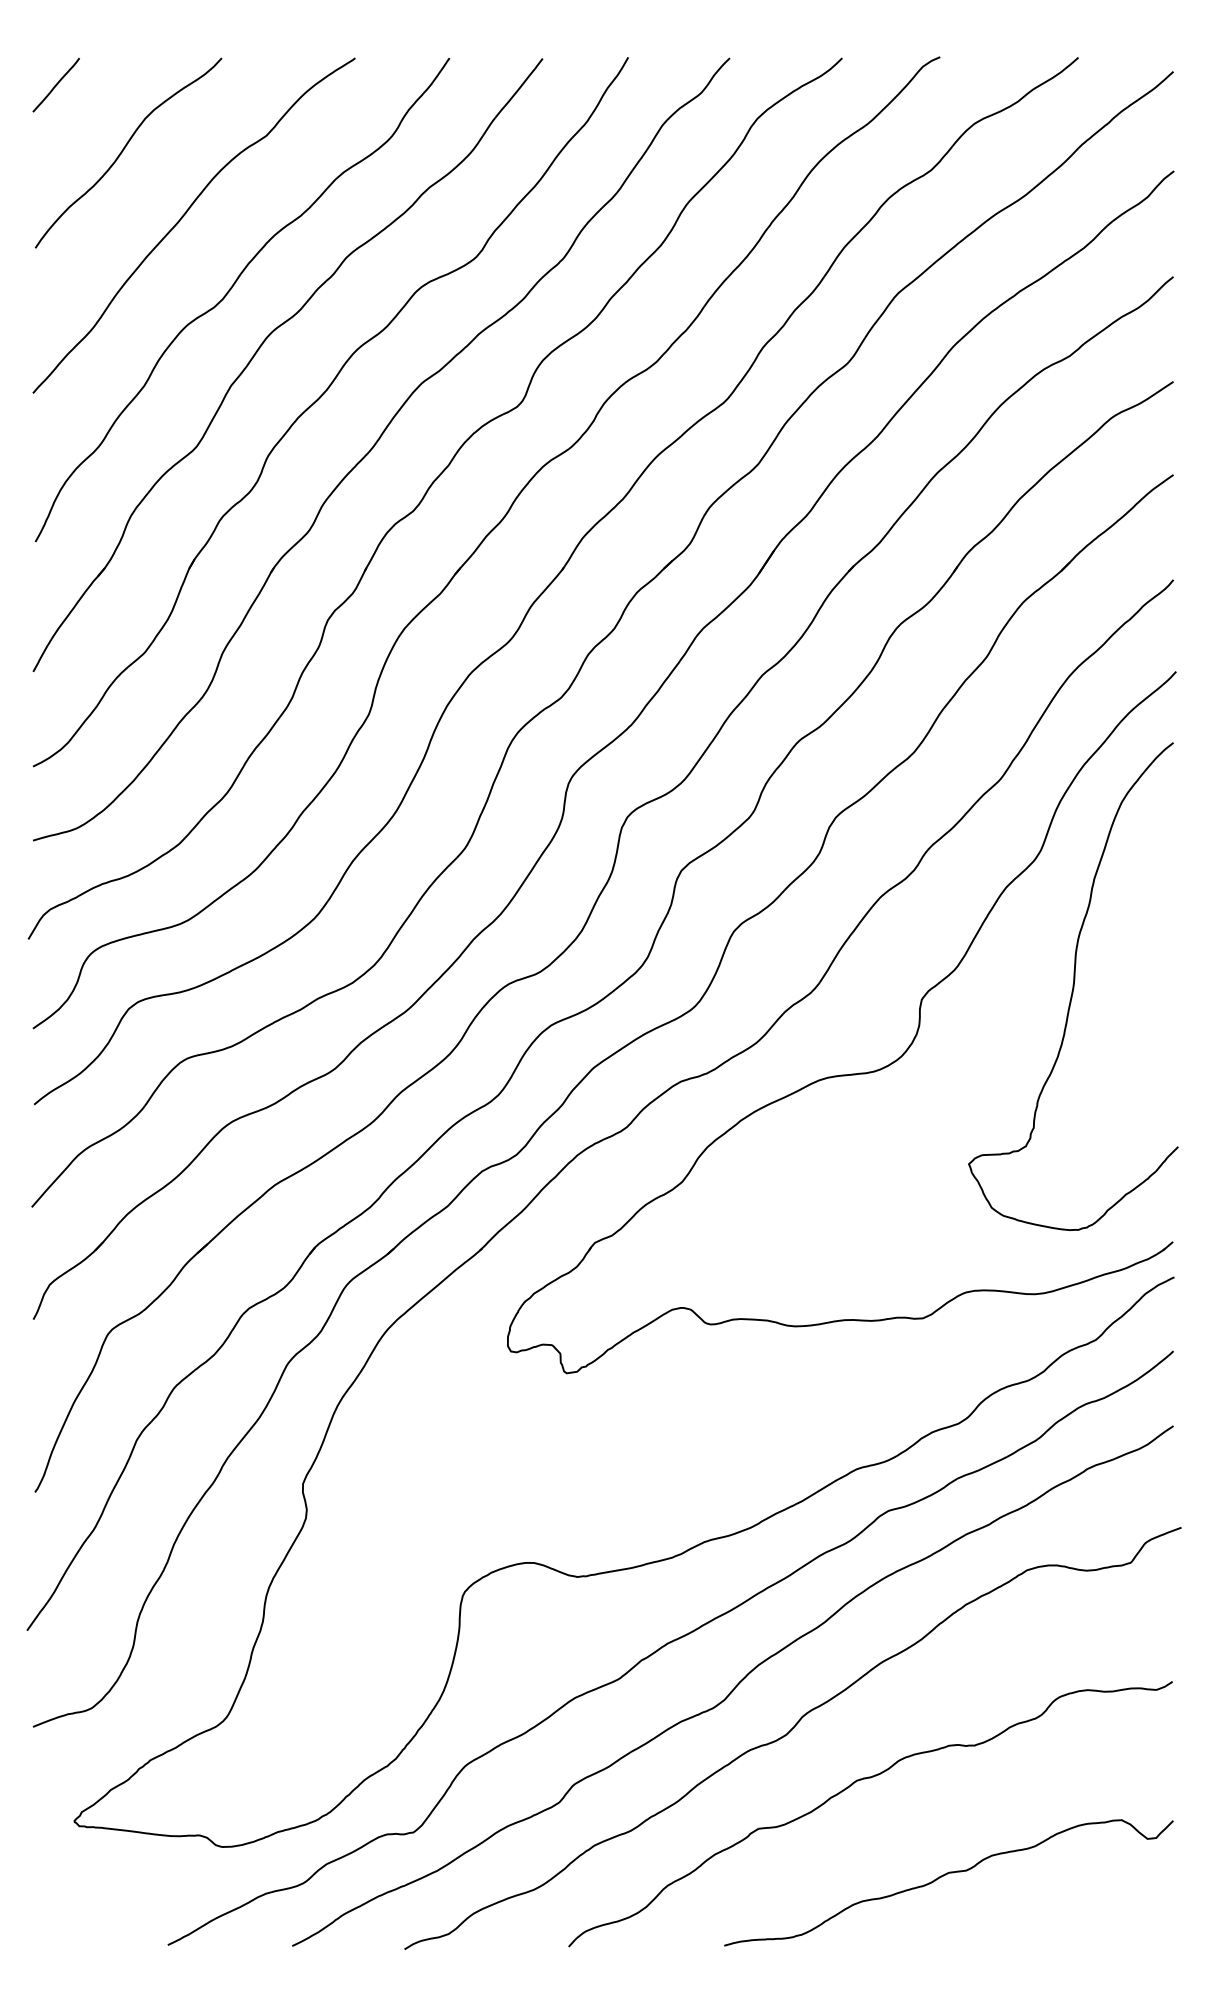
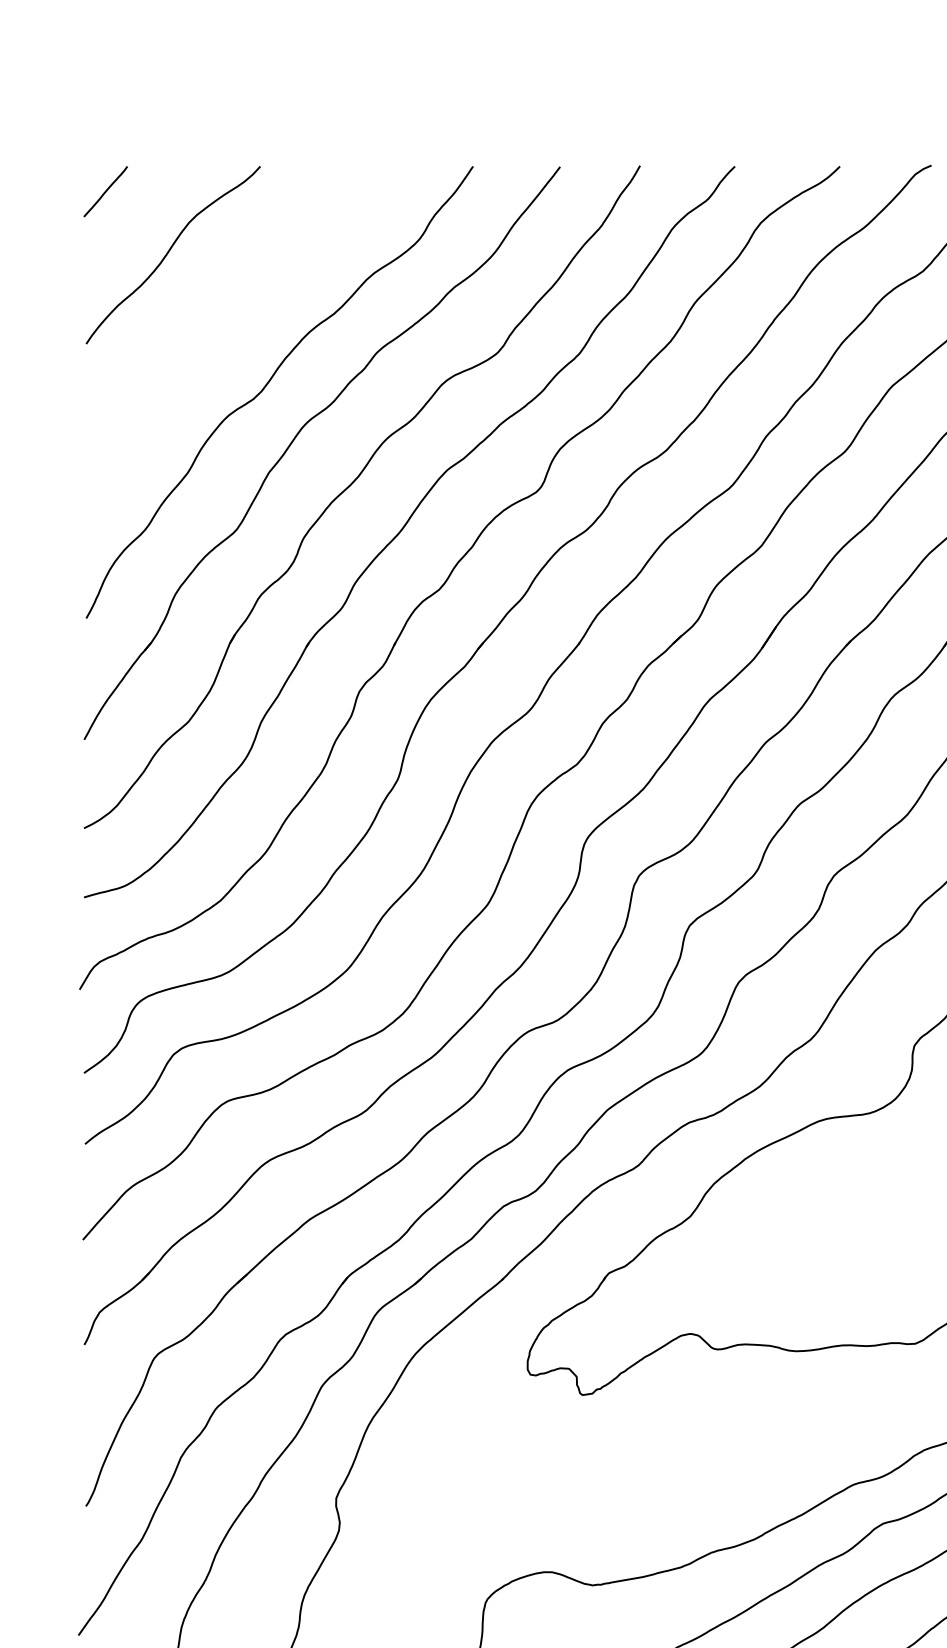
curve: (184, 216) -> (225, 314), removed

